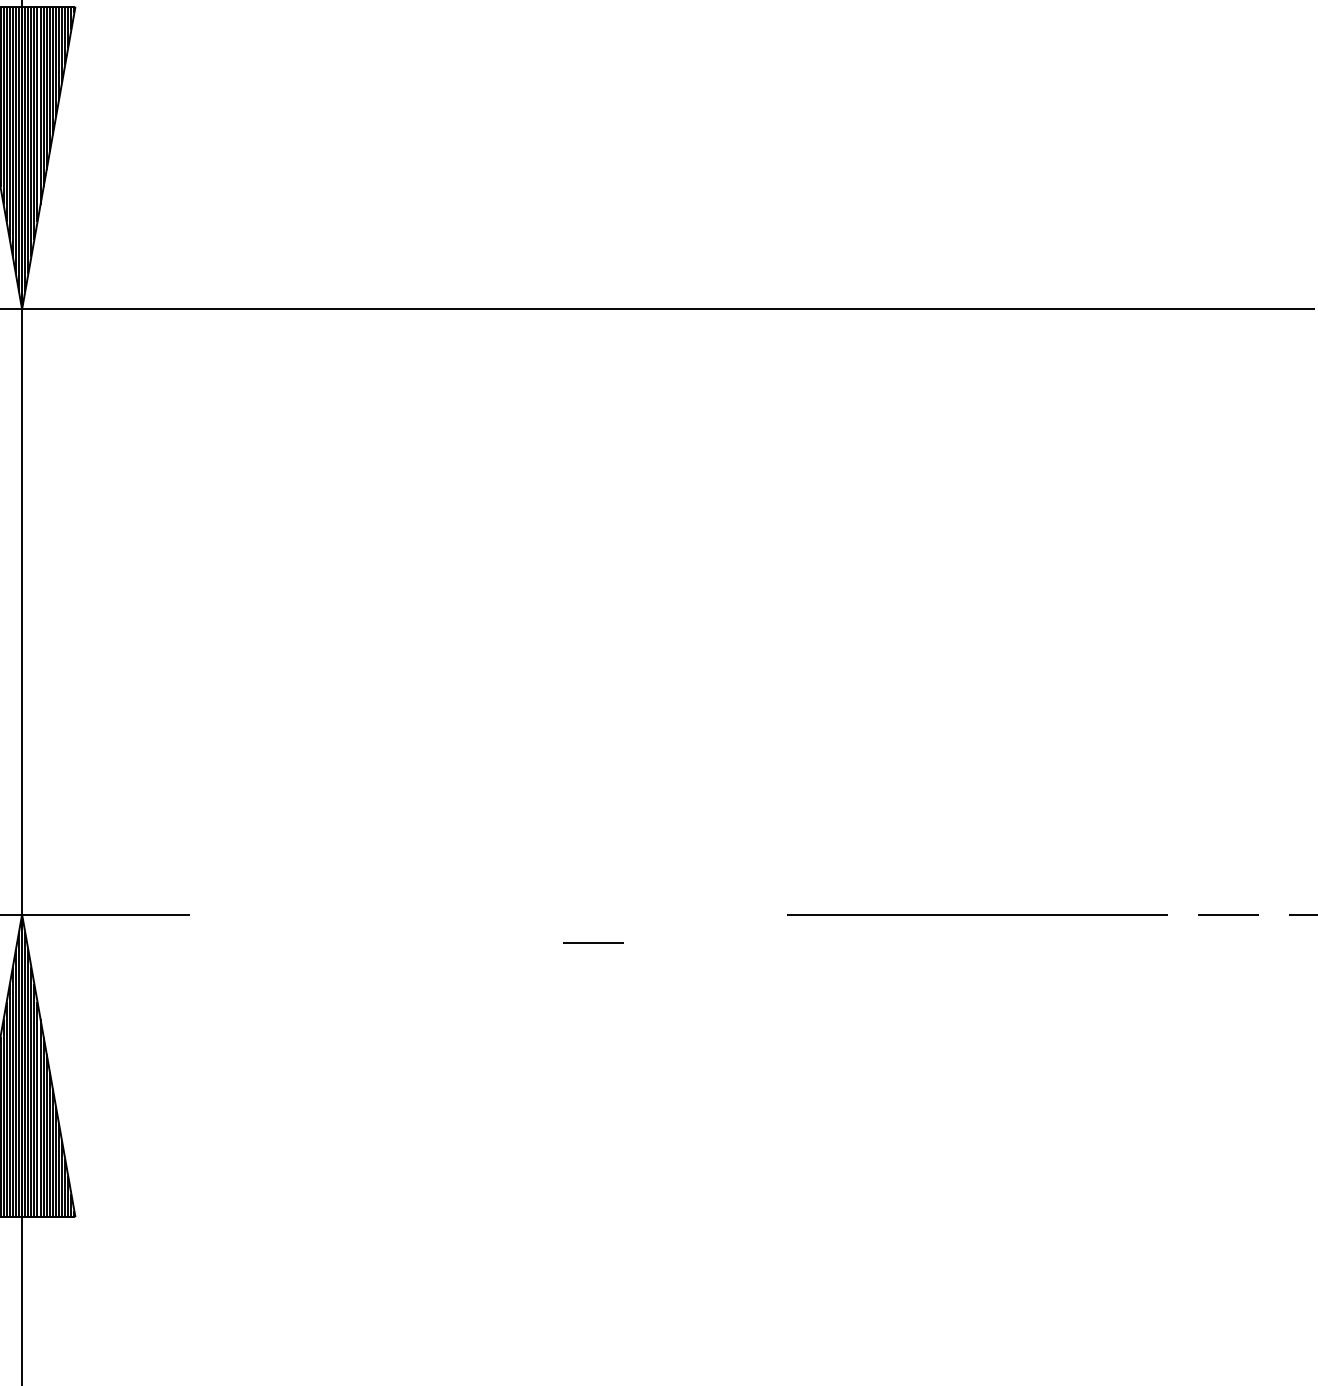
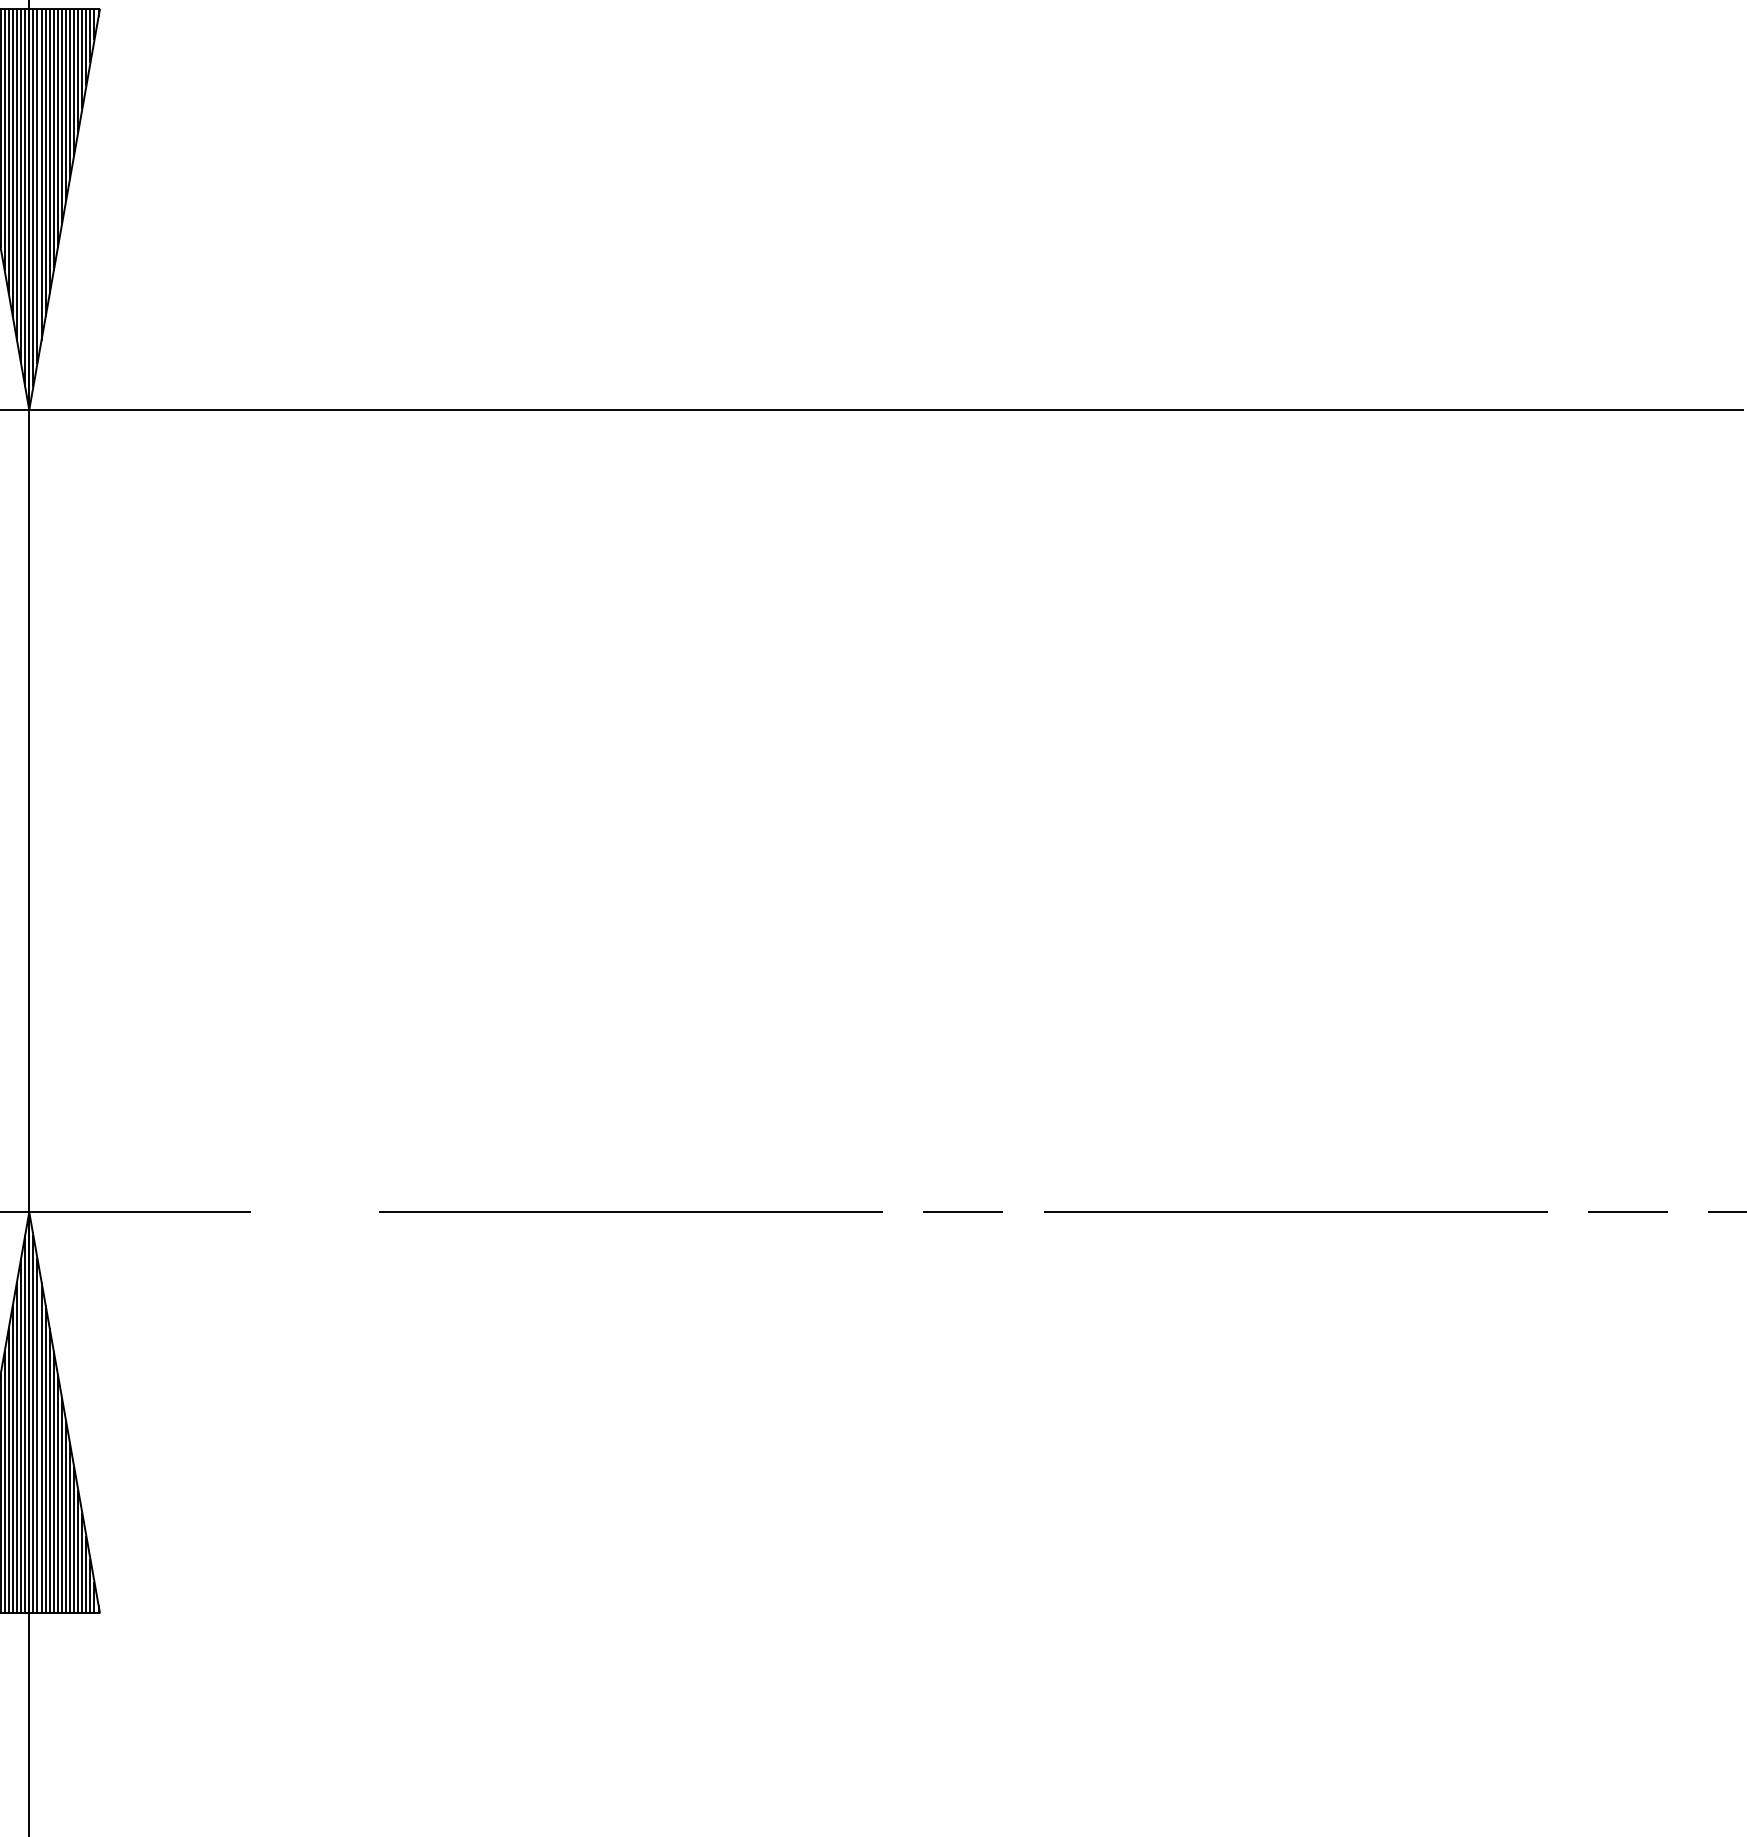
line: (475, 914) -> (630, 1211), added
line: (592, 941) -> (962, 1211), moved

